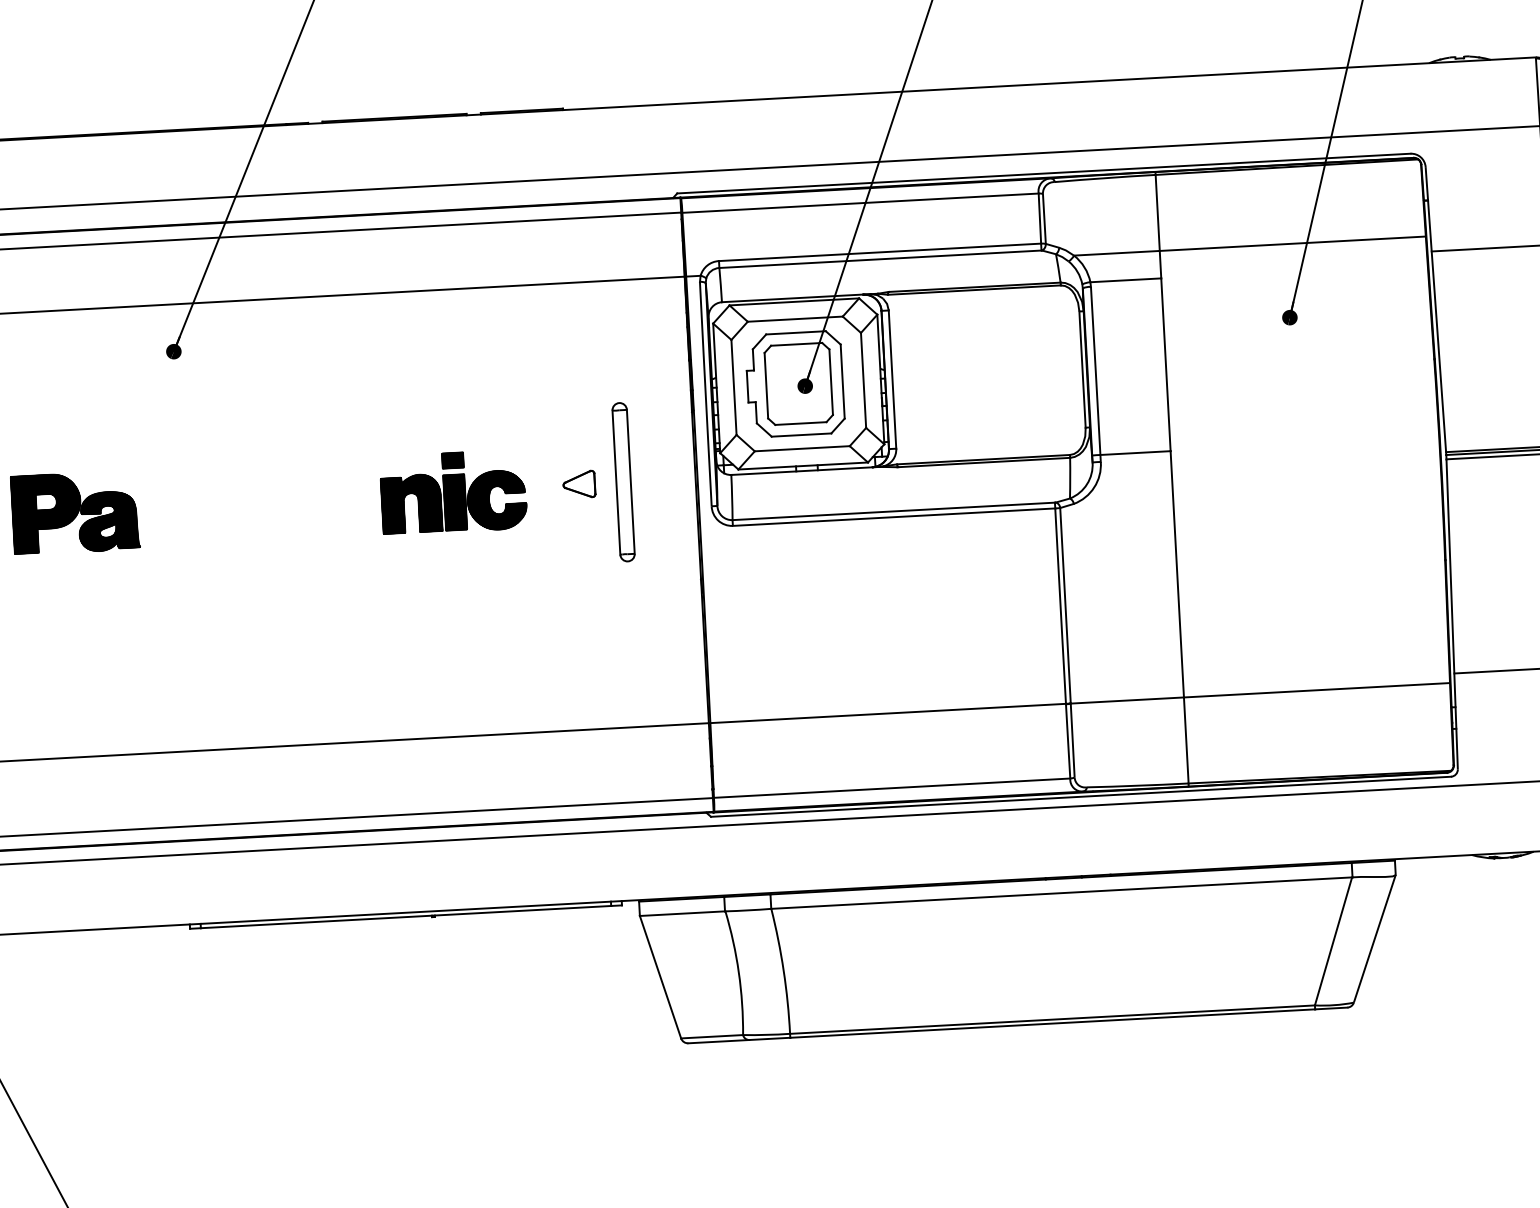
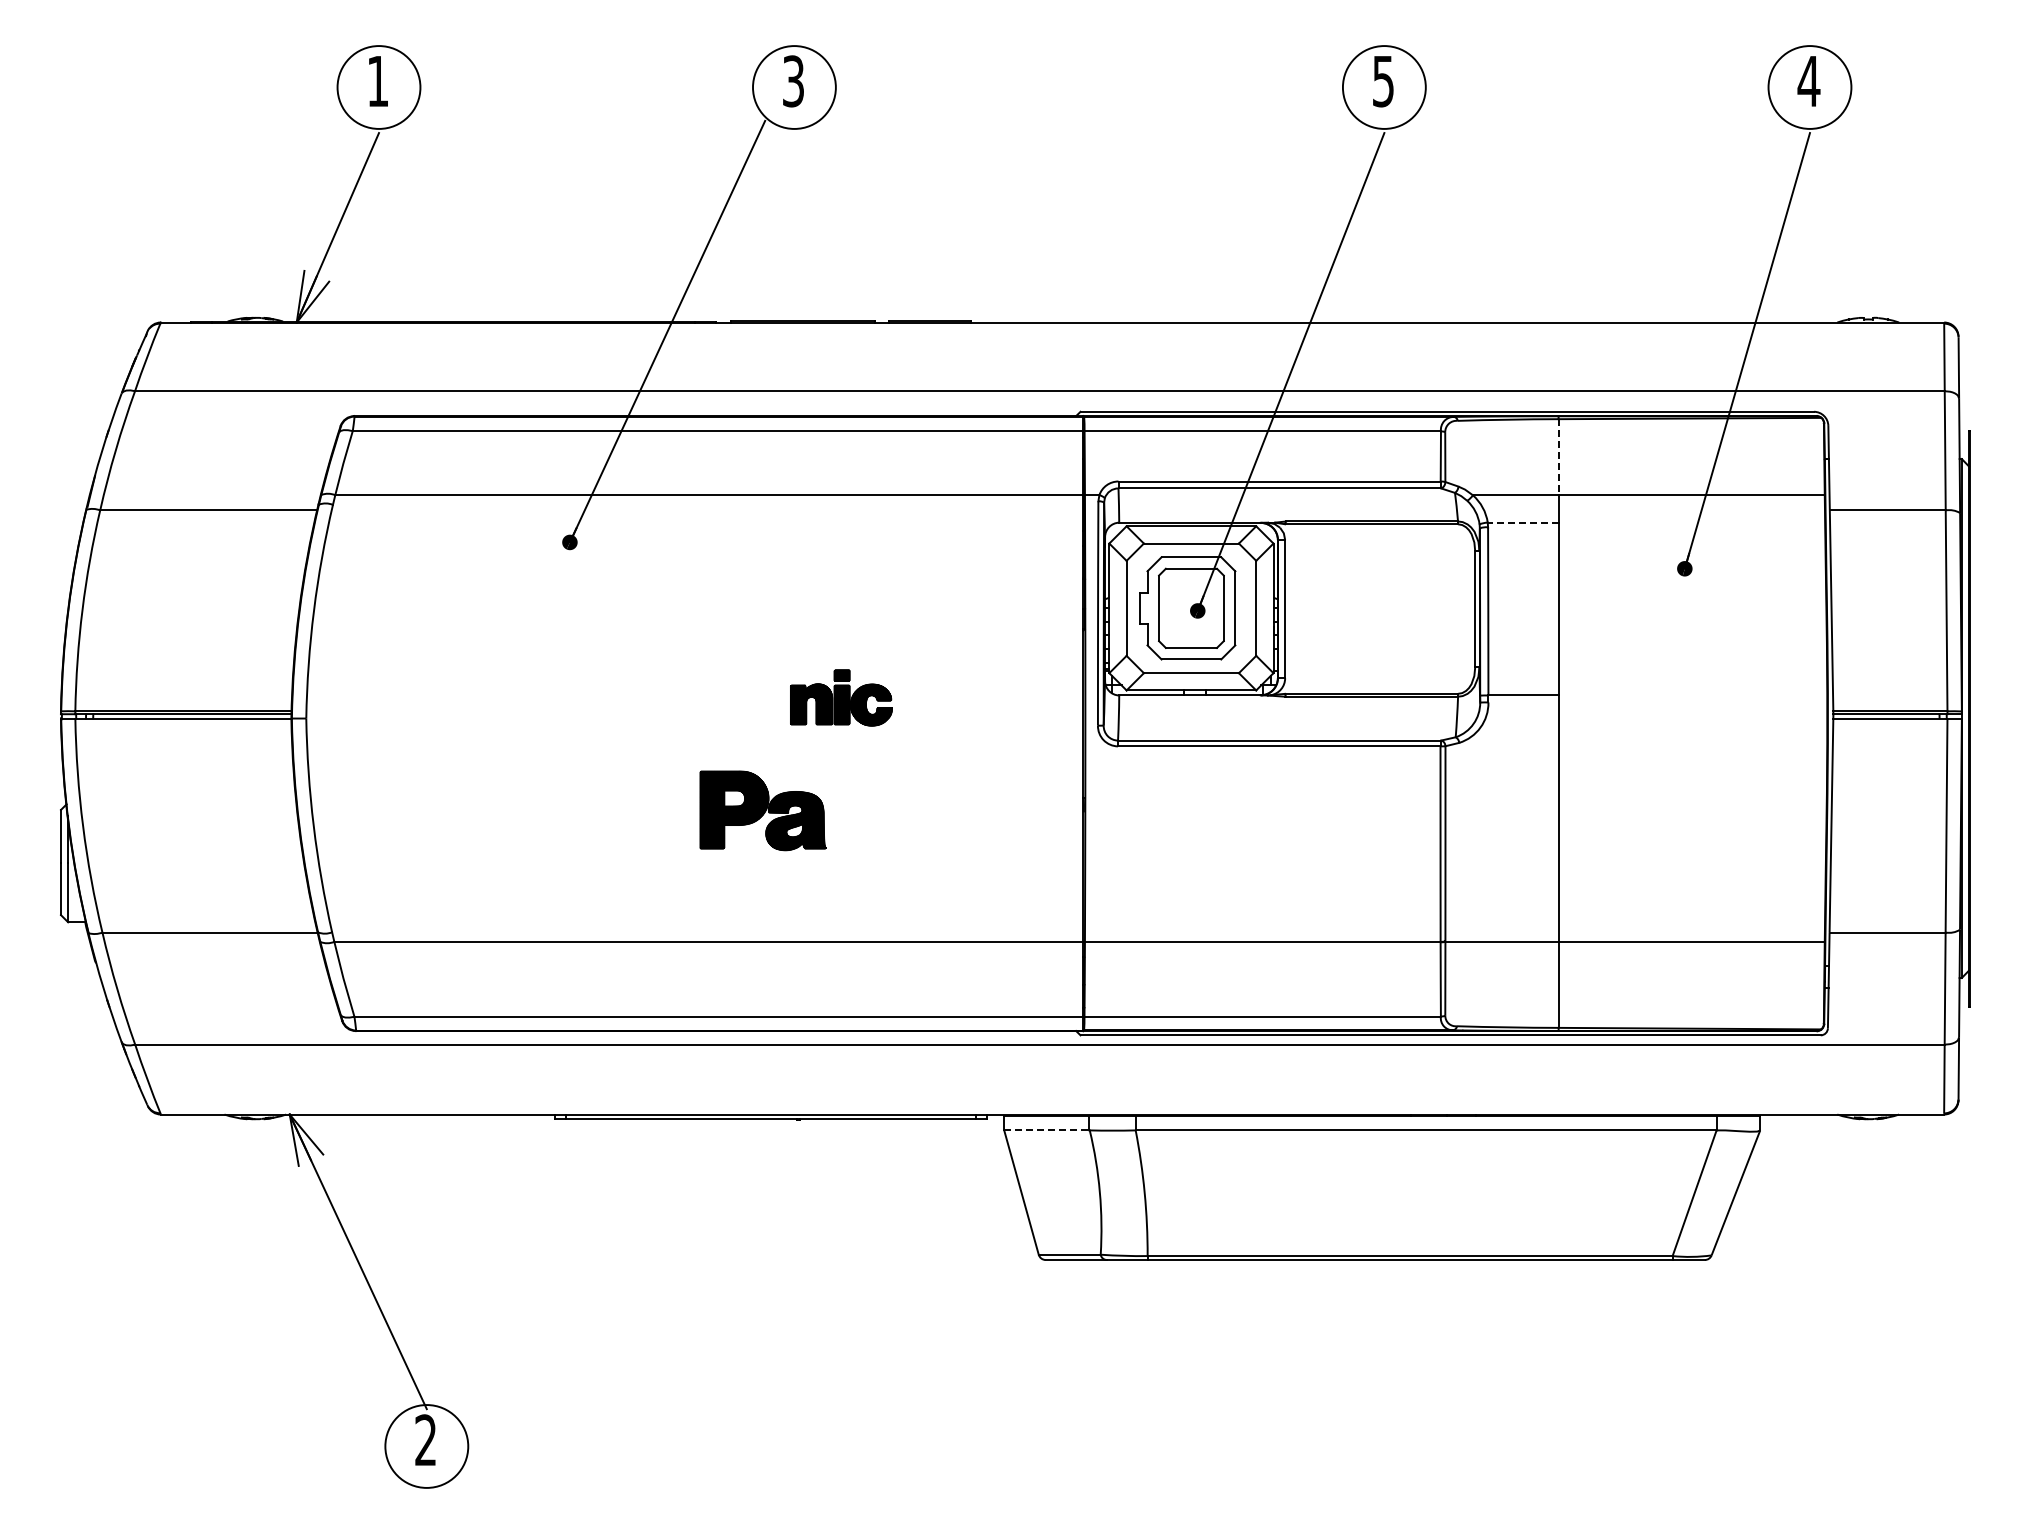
line: (1157, 213) -> (1558, 457), solid -> dashed
line: (1125, 280) -> (1522, 522), solid -> dashed
part: (623, 481) -> (1011, 696), removed
part: (578, 484) -> (966, 696), removed
part: (453, 492) -> (841, 697), size x0.7
part: (74, 512) -> (762, 810), moved
line: (682, 913) -> (1046, 1130), solid -> dashed

